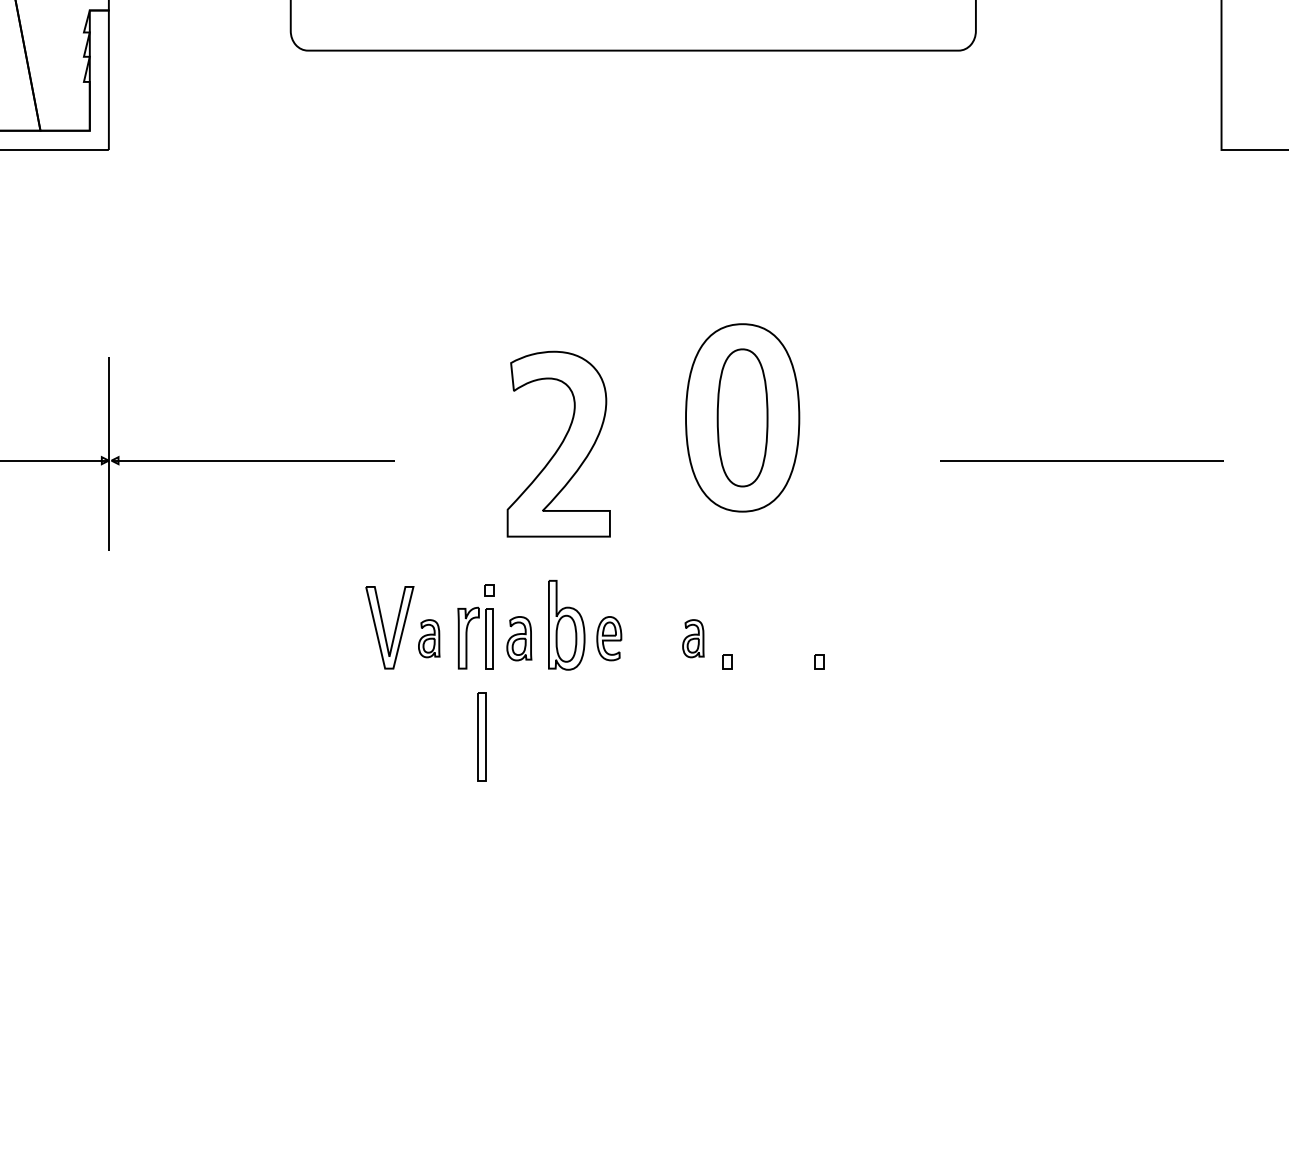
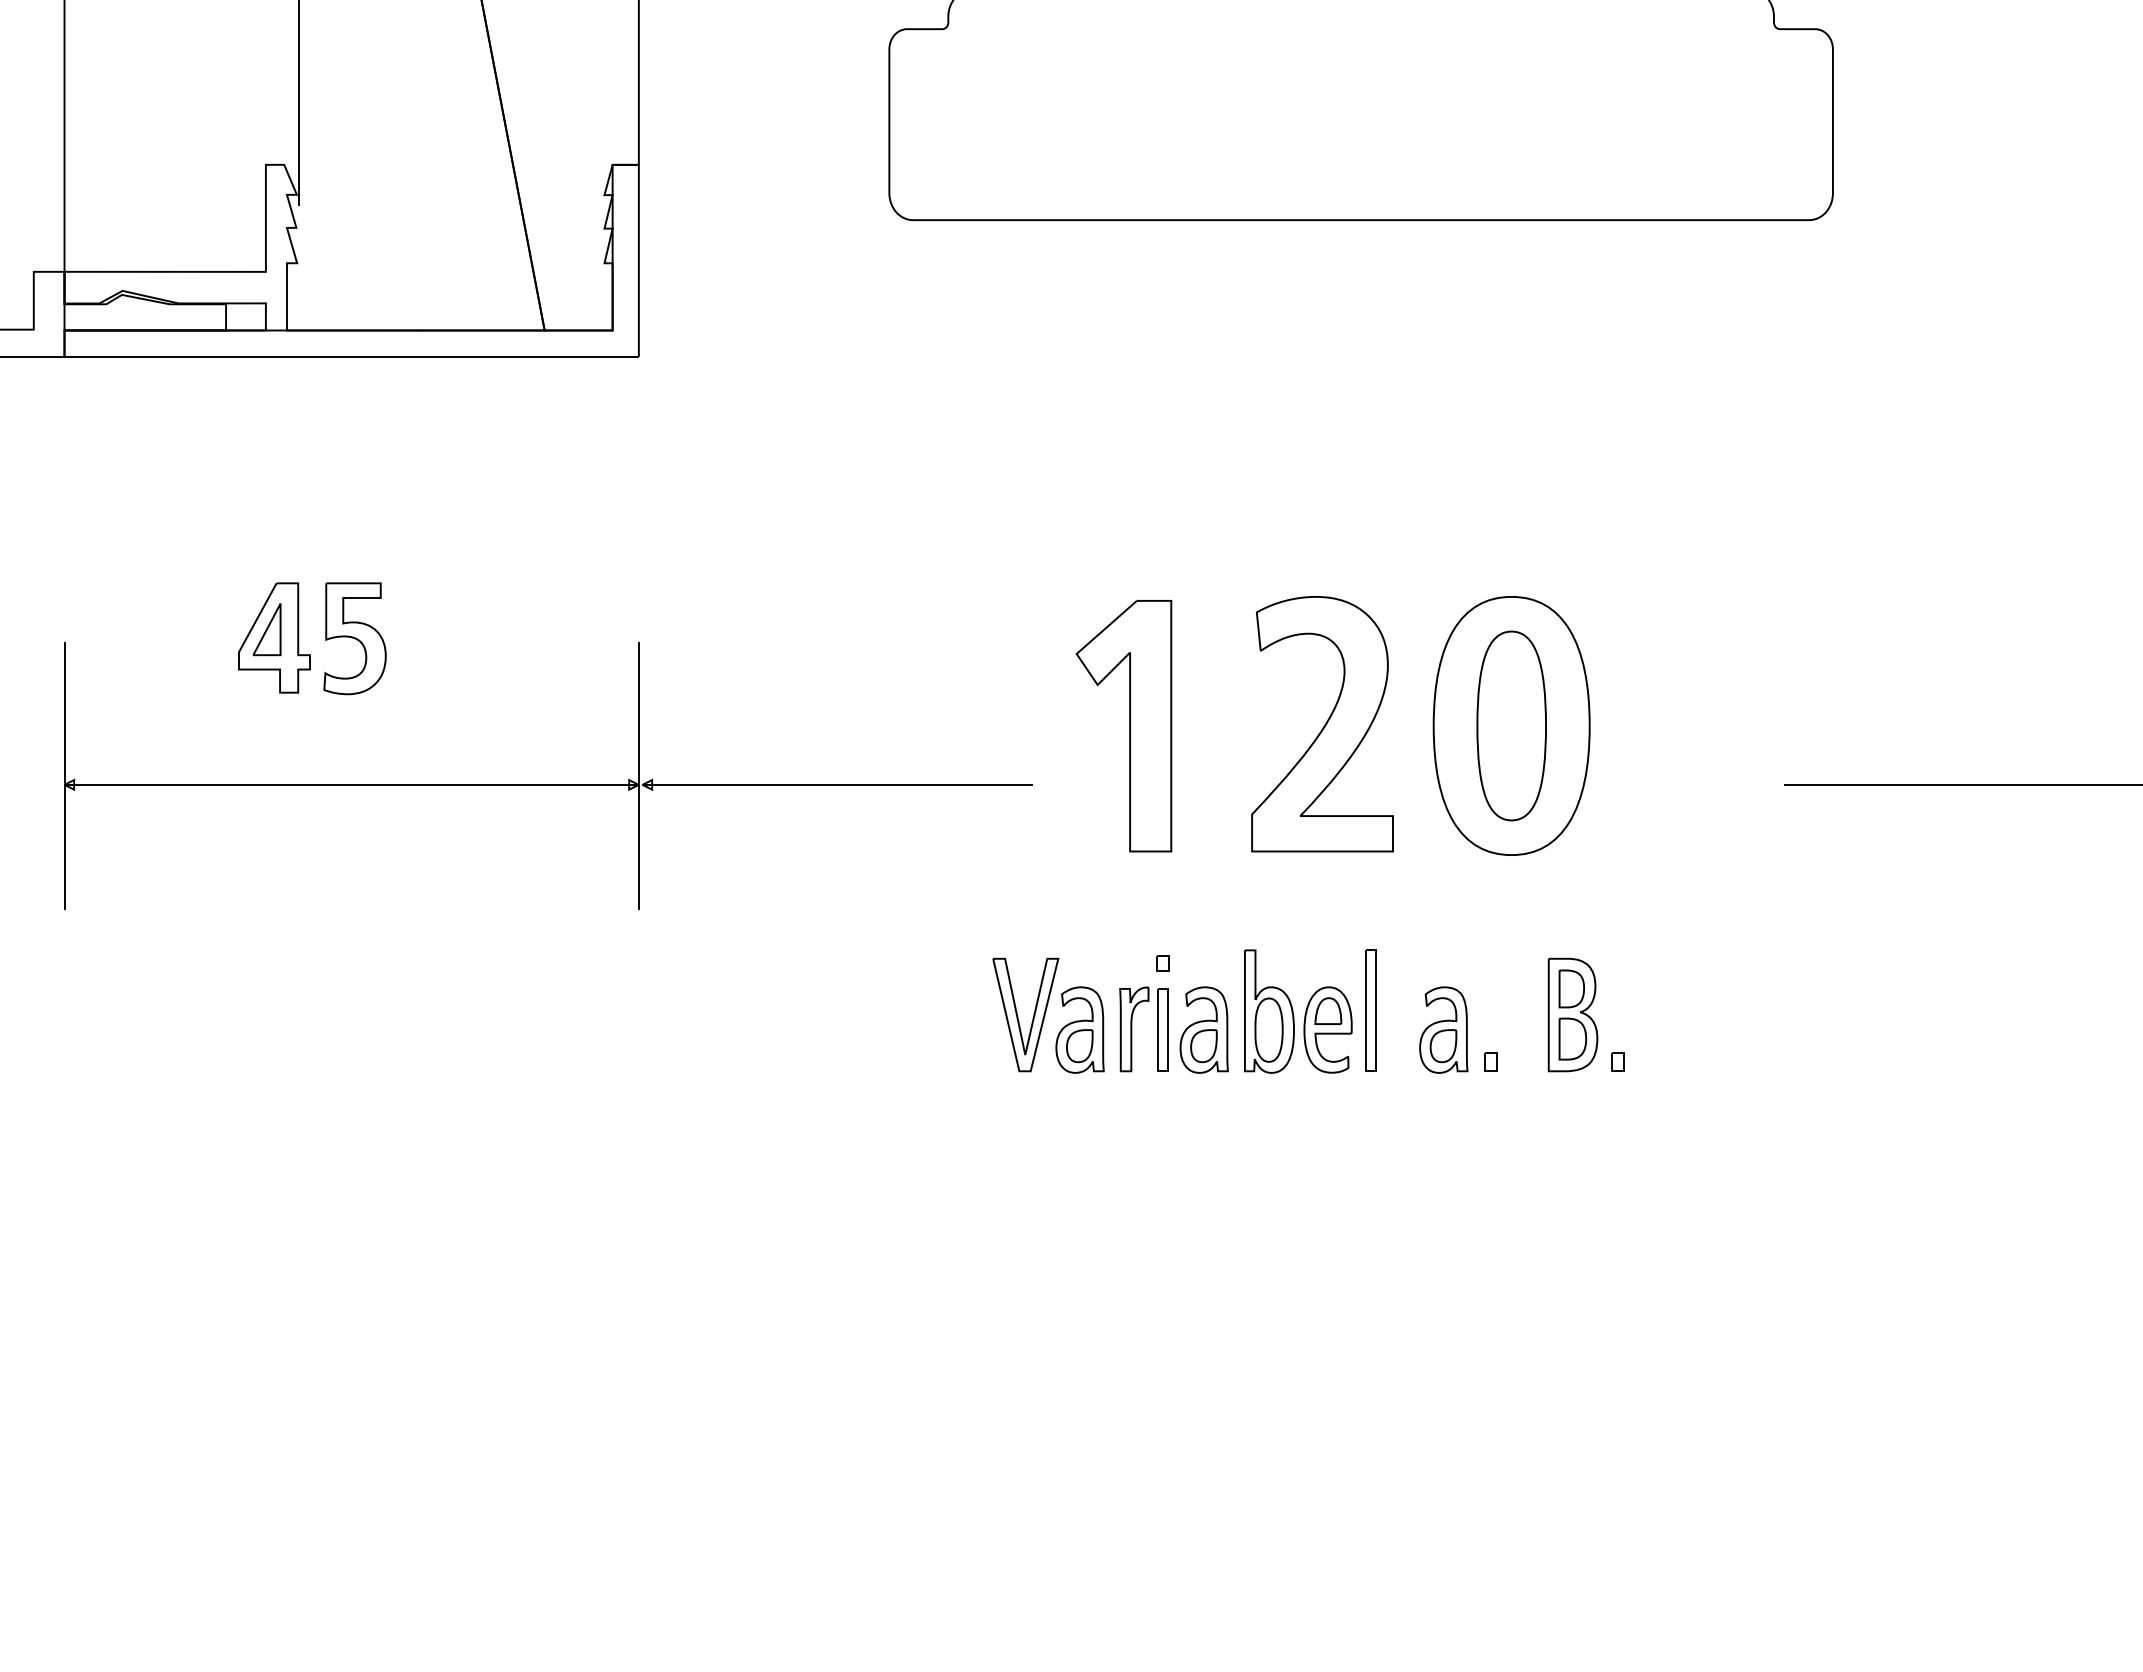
part: (460, 418) -> (1123, 726), added
part: (558, 444) -> (1322, 724), moved
part: (786, 627) -> (1572, 1014), added
part: (428, 638) -> (1079, 1029), size x1.67
part: (518, 638) -> (1203, 1029), size x1.43
part: (608, 638) -> (1327, 1029), size x1.43
part: (693, 638) -> (1443, 1029), size x1.67
part: (481, 737) -> (1370, 1010), moved

